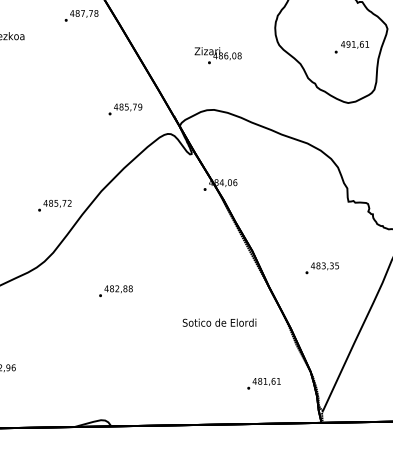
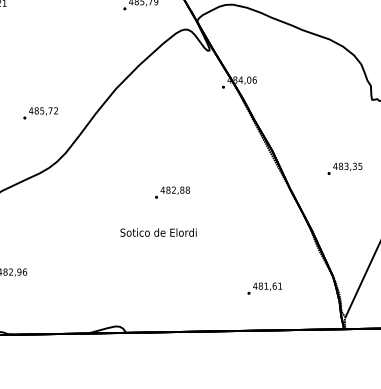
text: (54, 205) -> (40, 113), moved
text: (115, 291) -> (172, 192), moved
text: (219, 322) -> (158, 232), moved
text: (263, 383) -> (264, 288), moved

